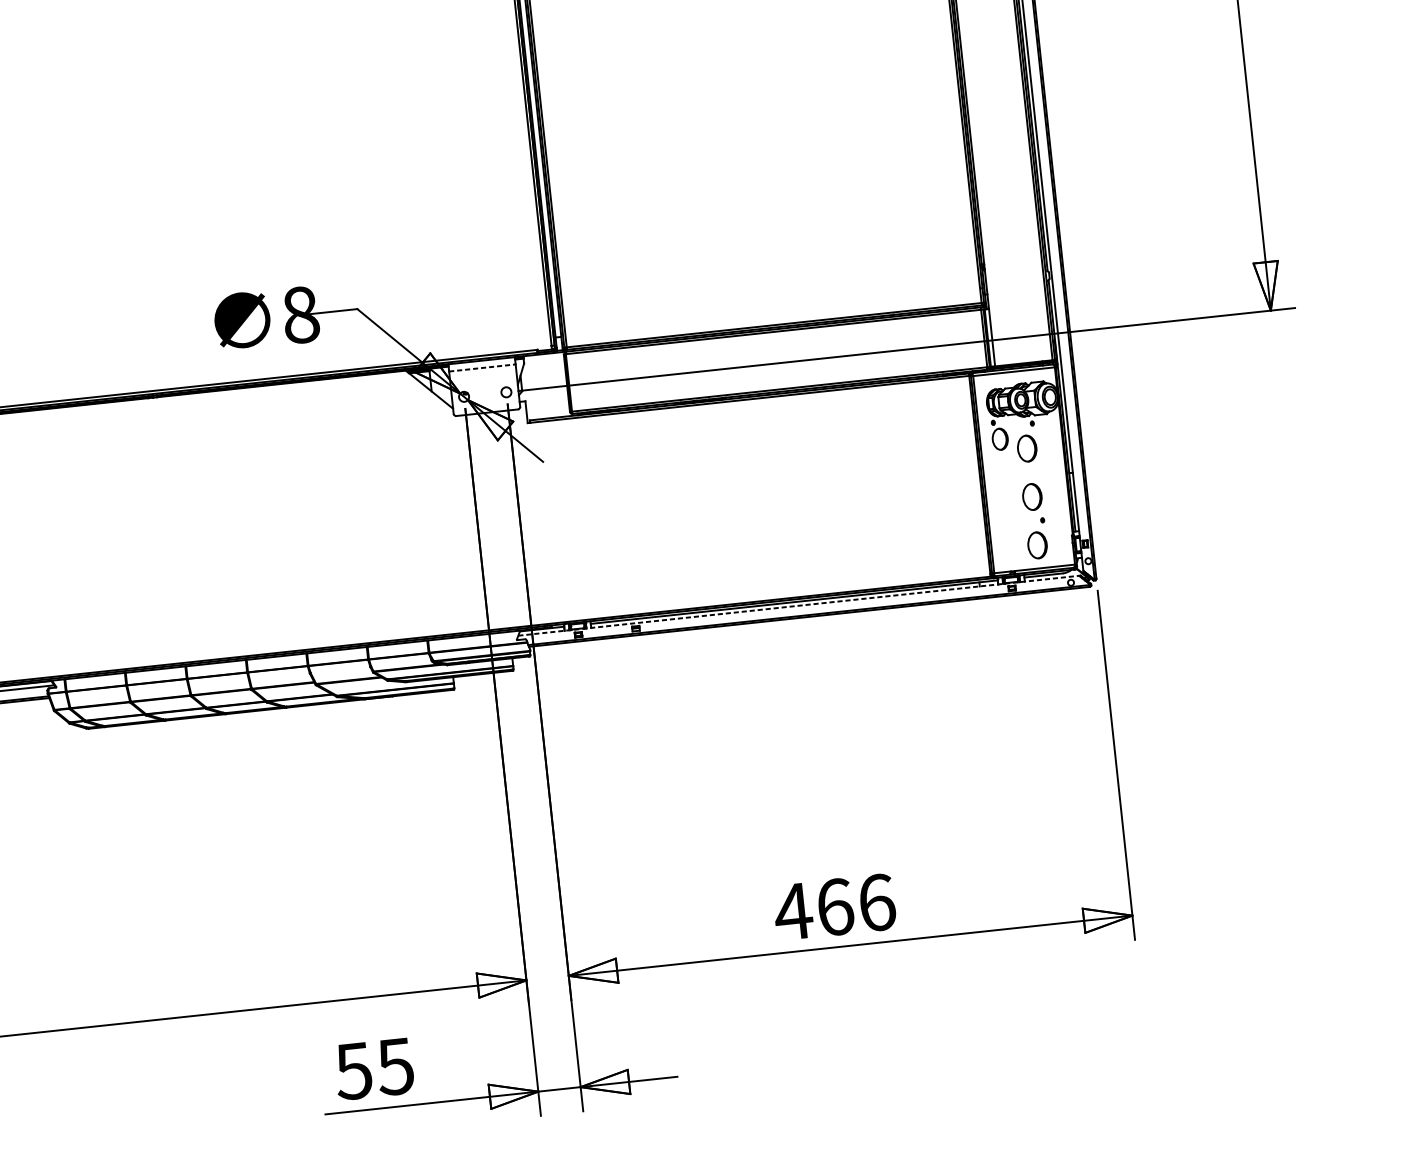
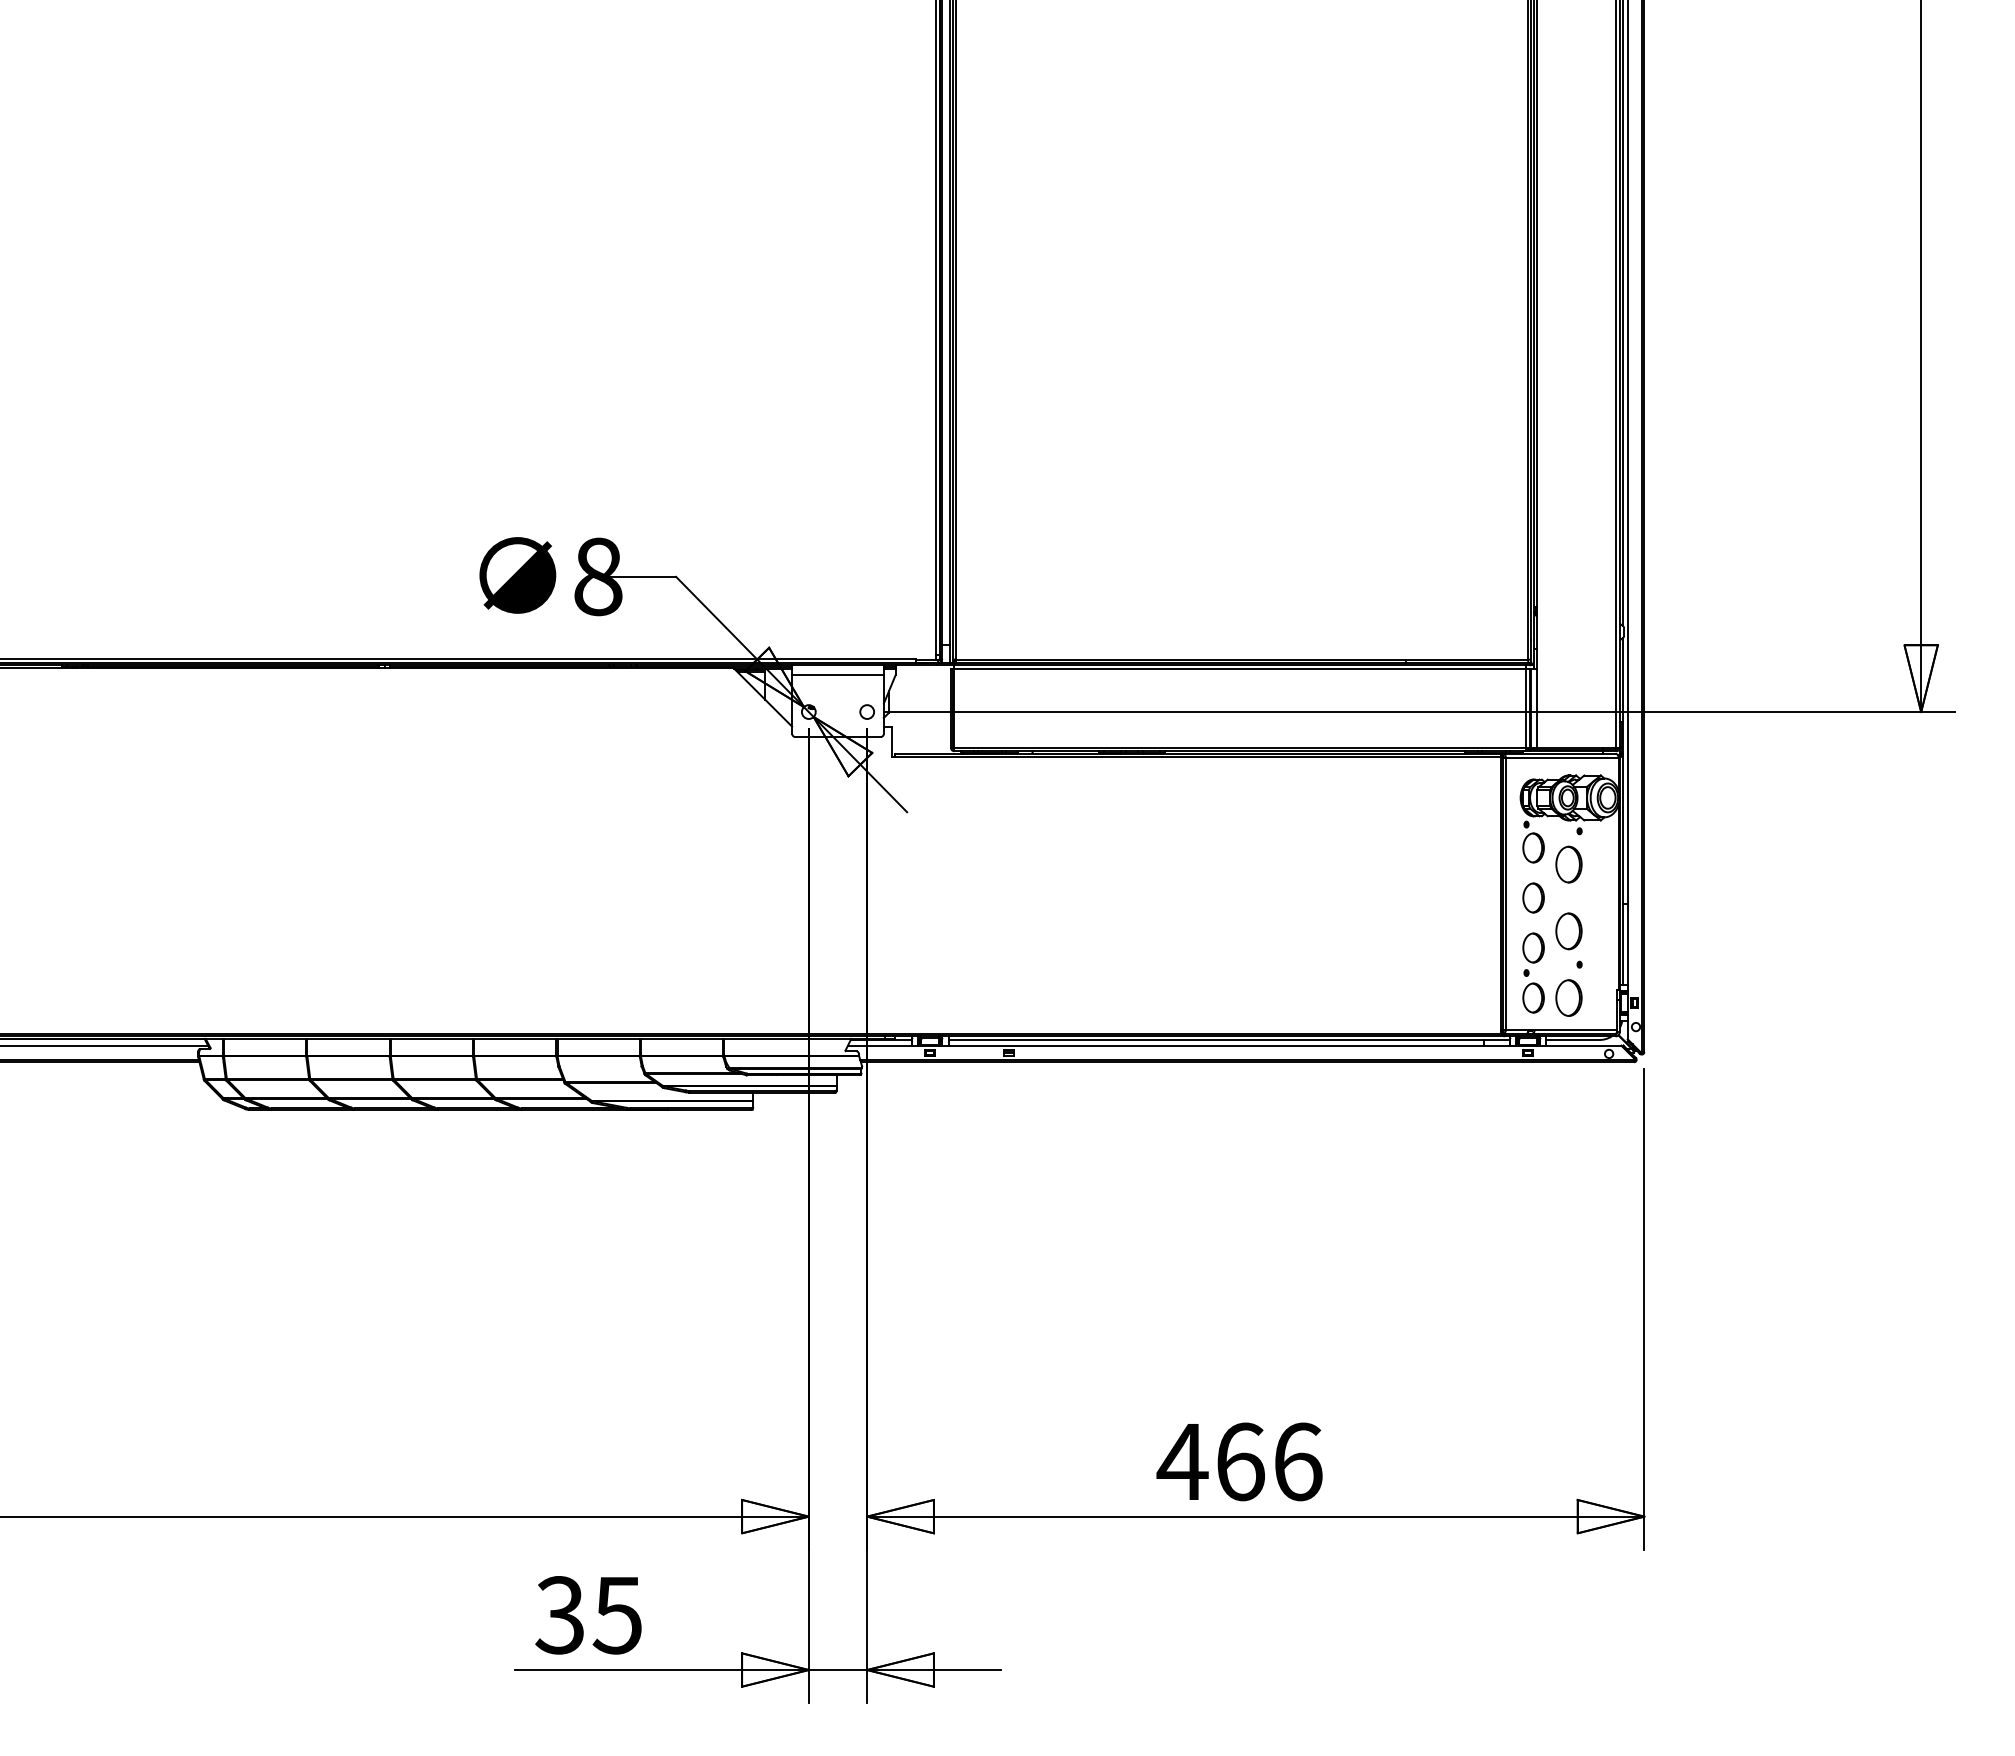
line: (482, 368) -> (838, 675), dashed -> solid
part: (1004, 475) -> (1533, 897), added
part: (1009, 529) -> (1533, 972), added
line: (798, 605) -> (1234, 1045), dashed -> solid
text: (353, 1071) -> (559, 1615), 55 -> 35

